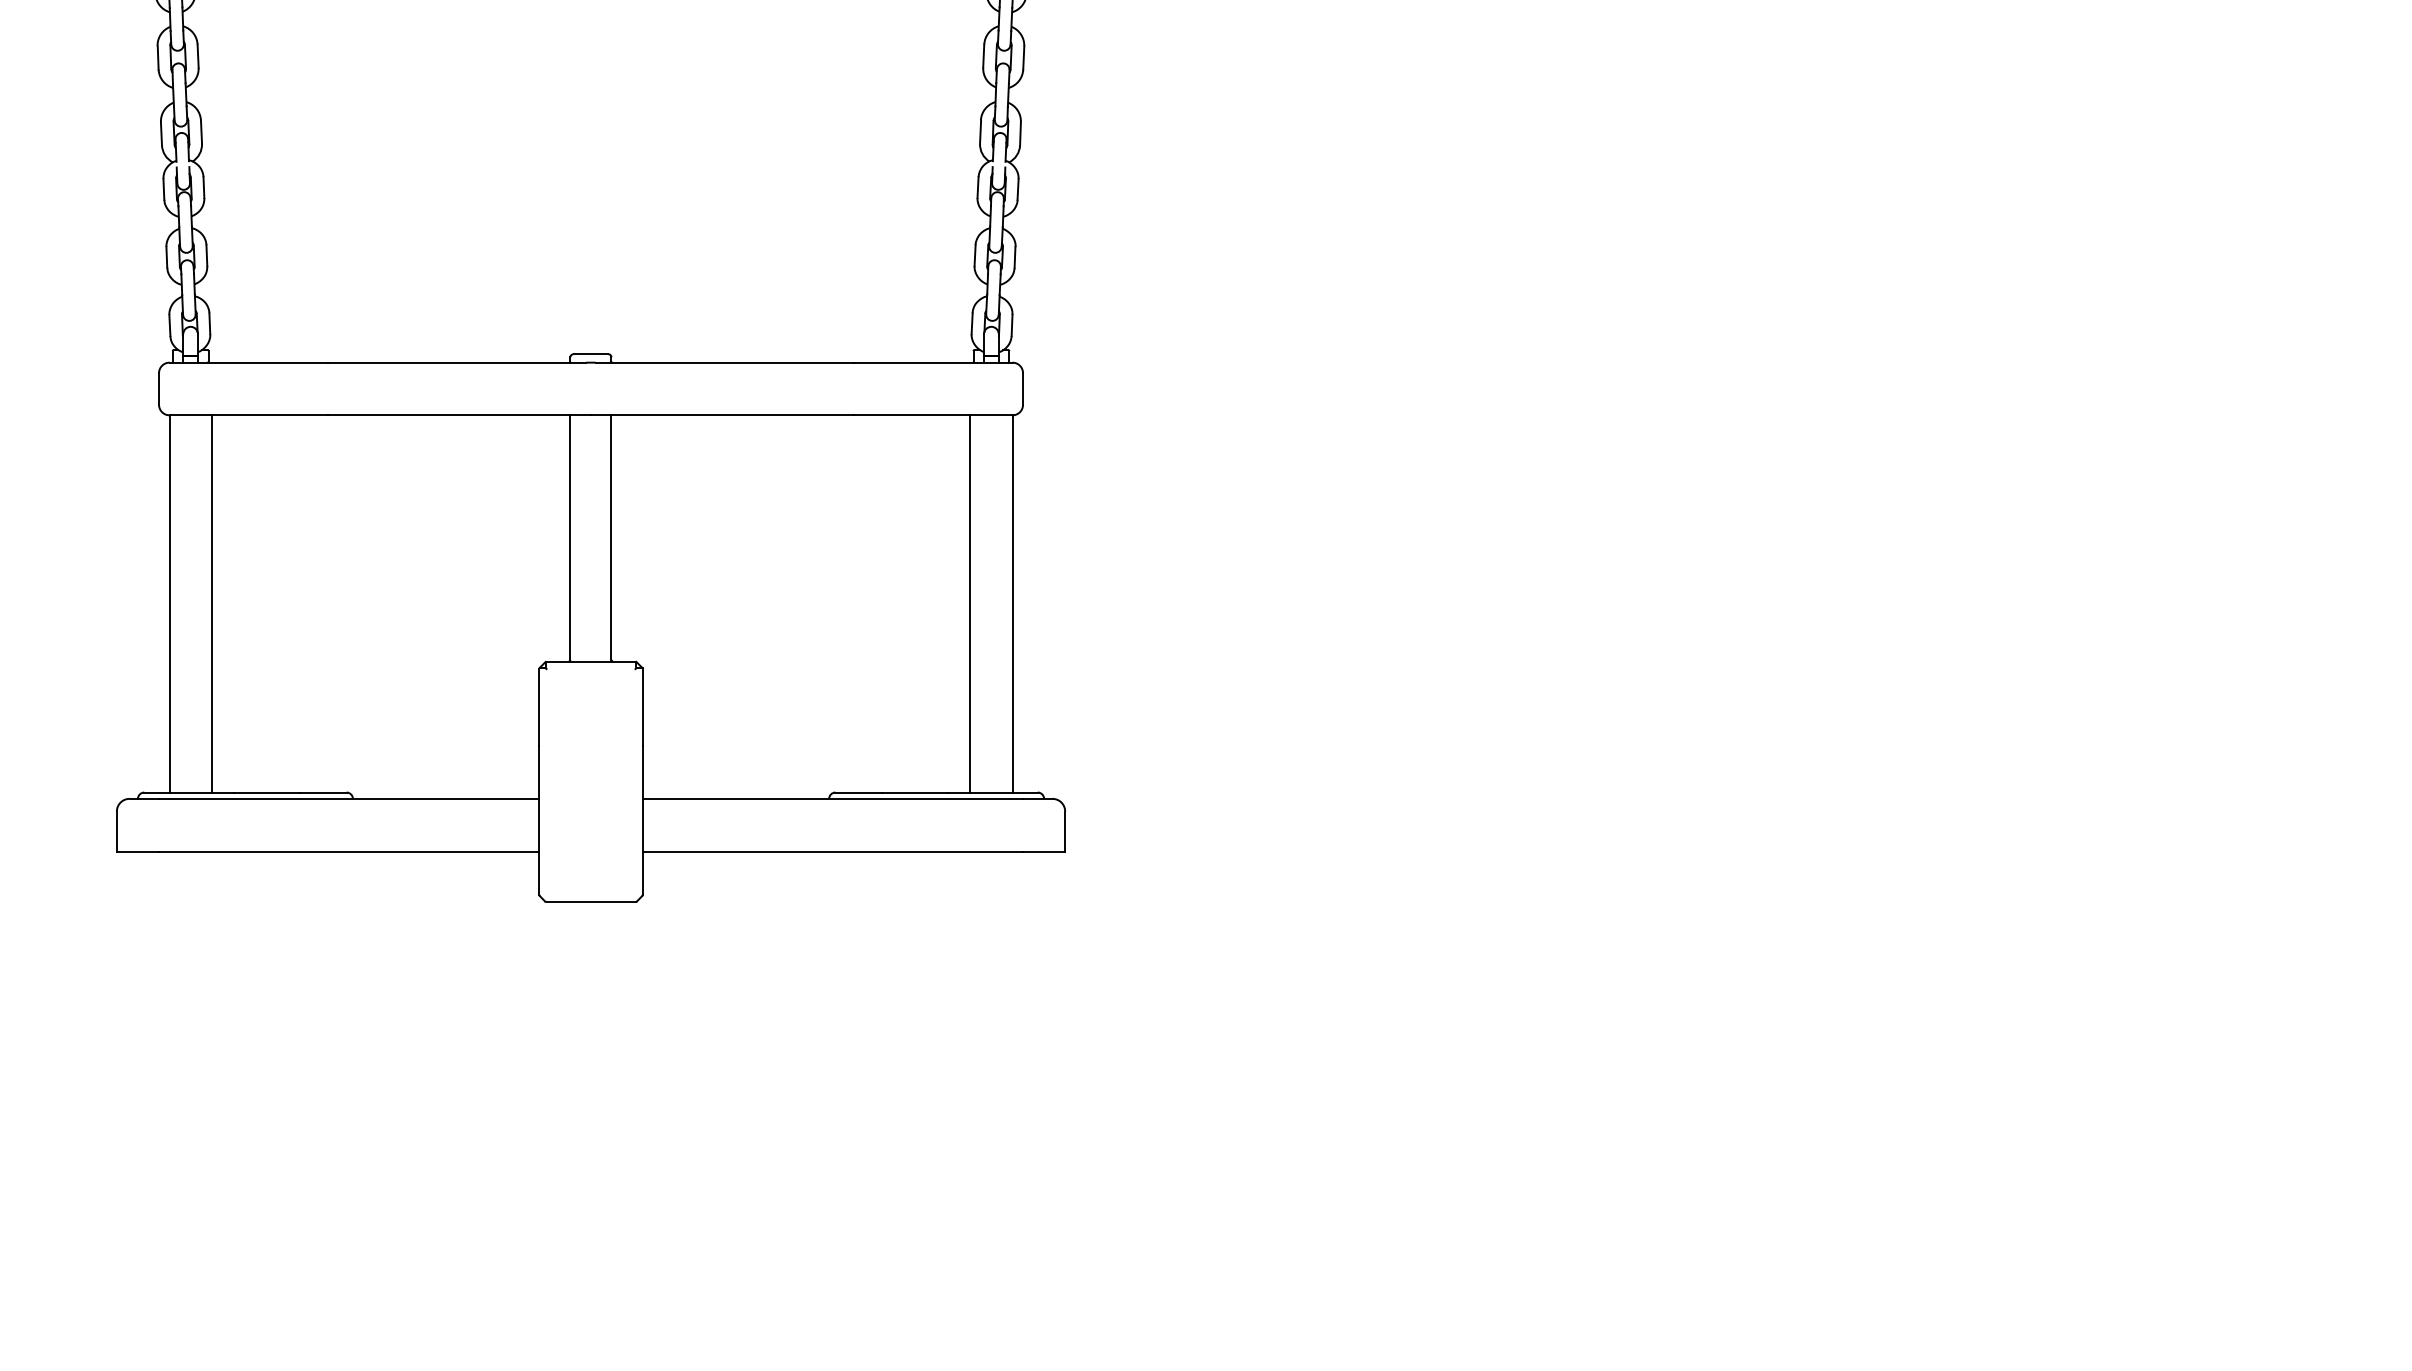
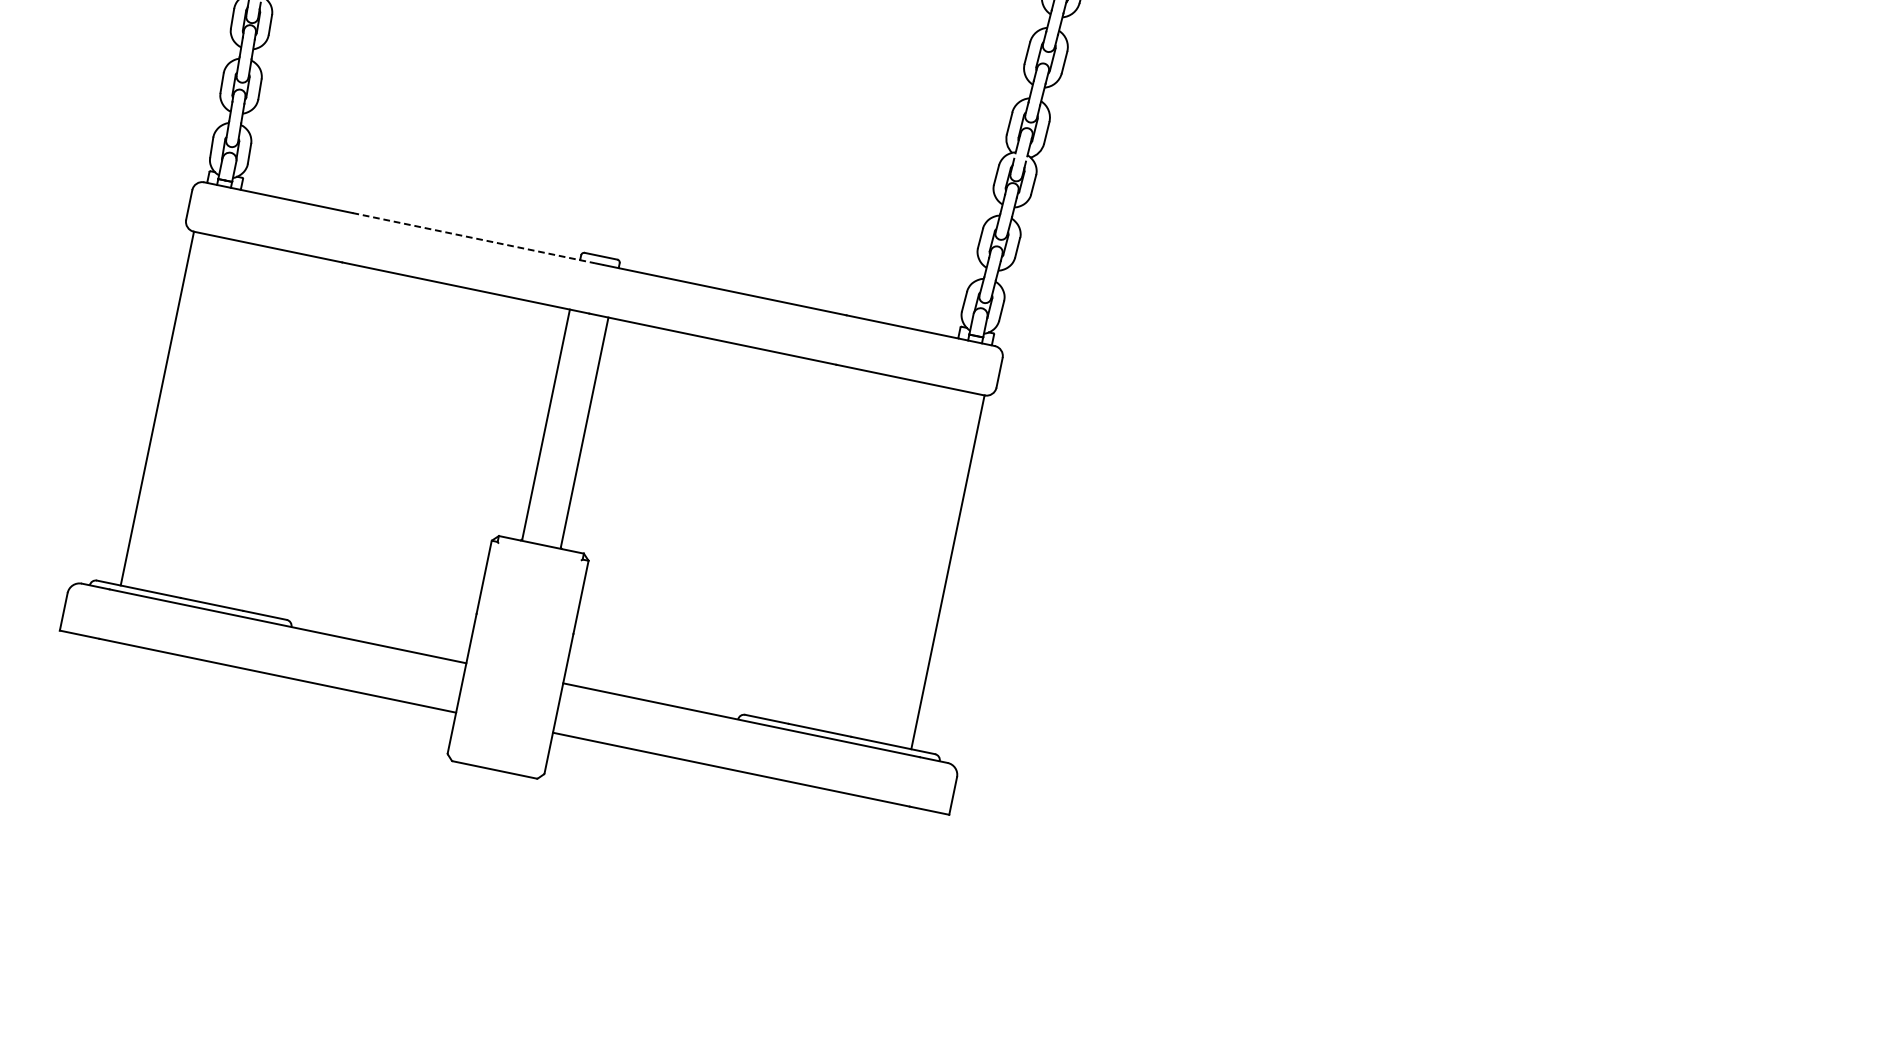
line: (457, 362) -> (474, 238), solid -> dashed
line: (211, 603) -> (196, 416), removed
line: (970, 603) -> (908, 563), removed

